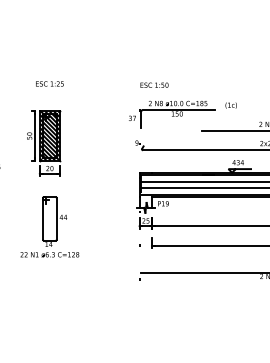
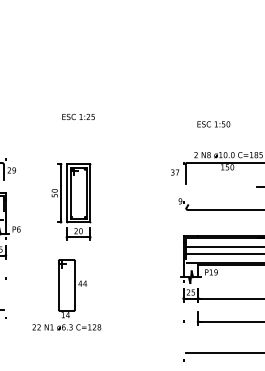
text: (49, 83) -> (78, 116), moved
text: (154, 84) -> (213, 123), moved
hatch: (49, 135) -> (78, 192), removed
part: (49, 226) -> (66, 294), moved

